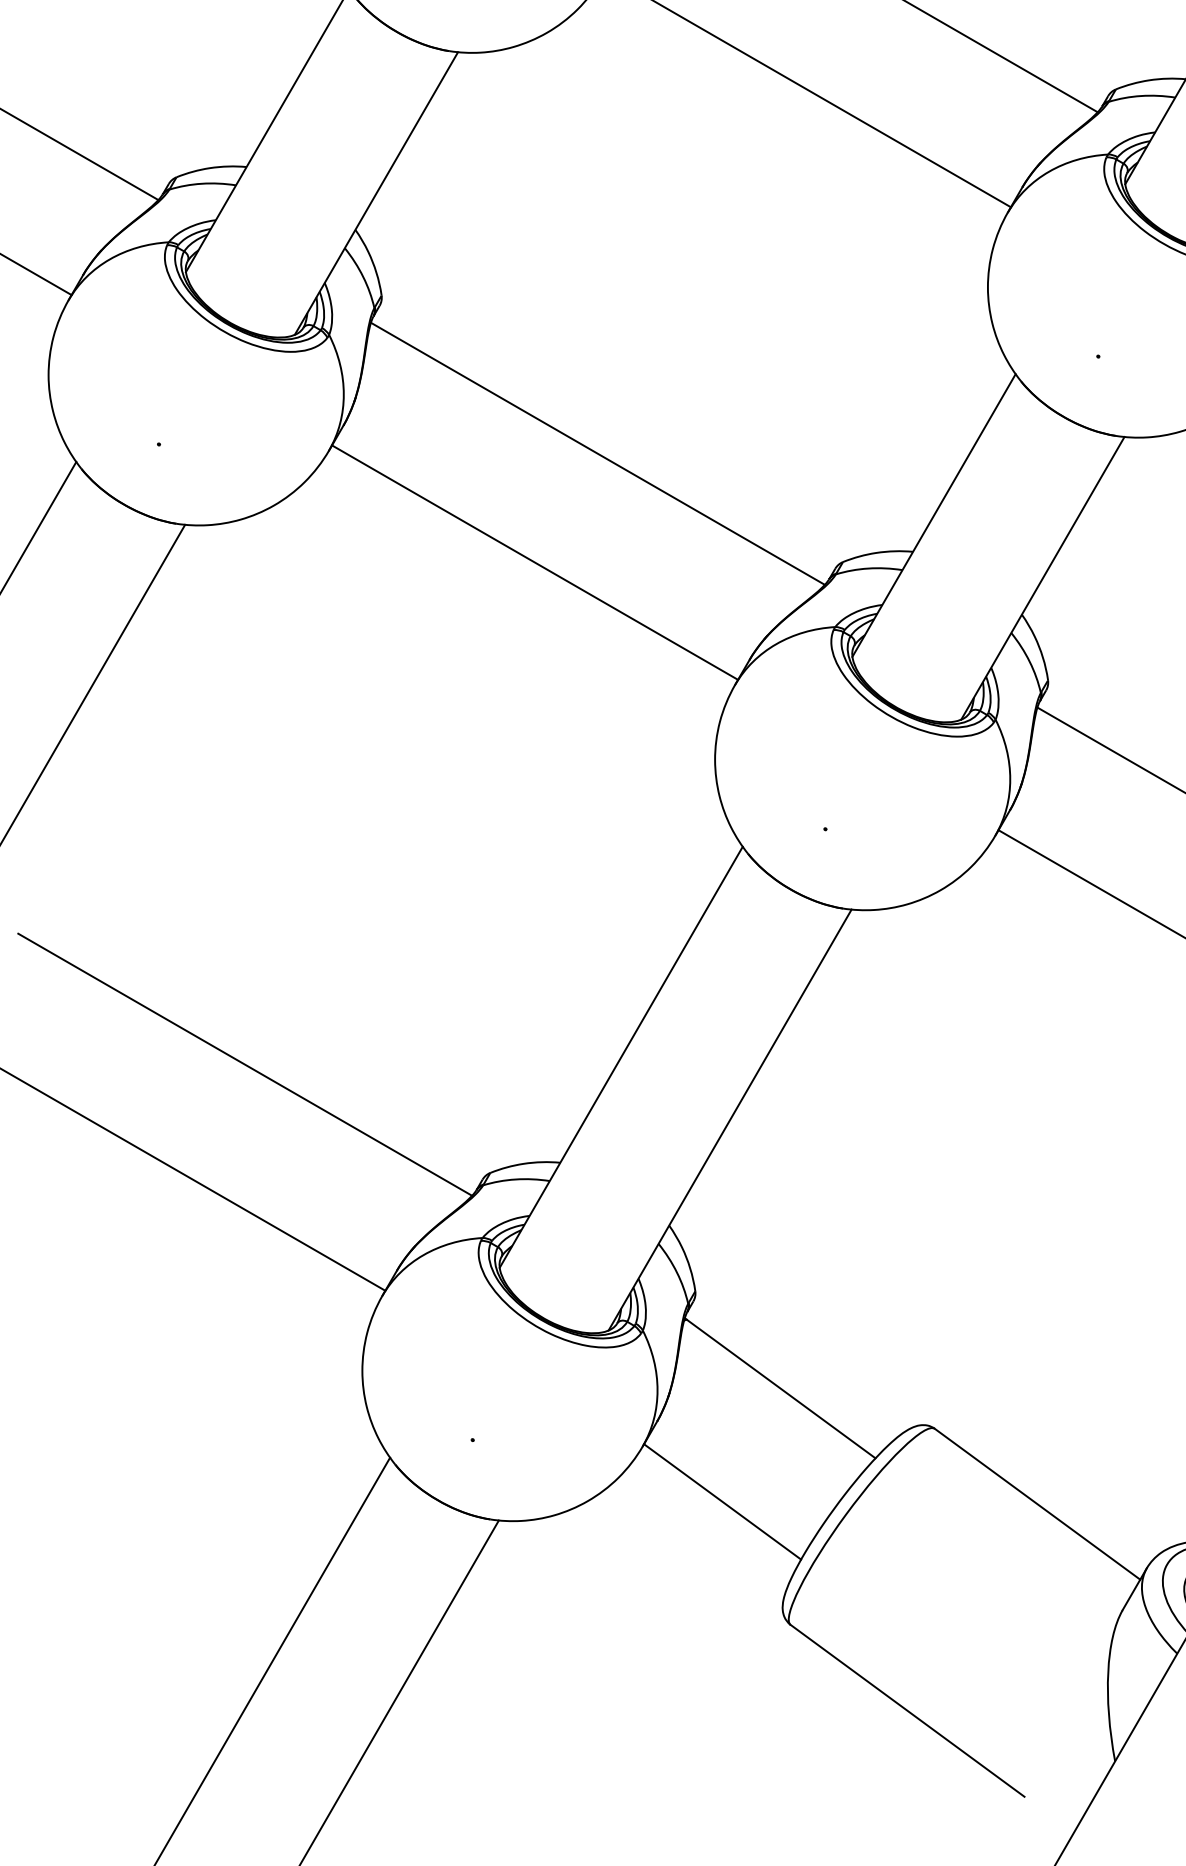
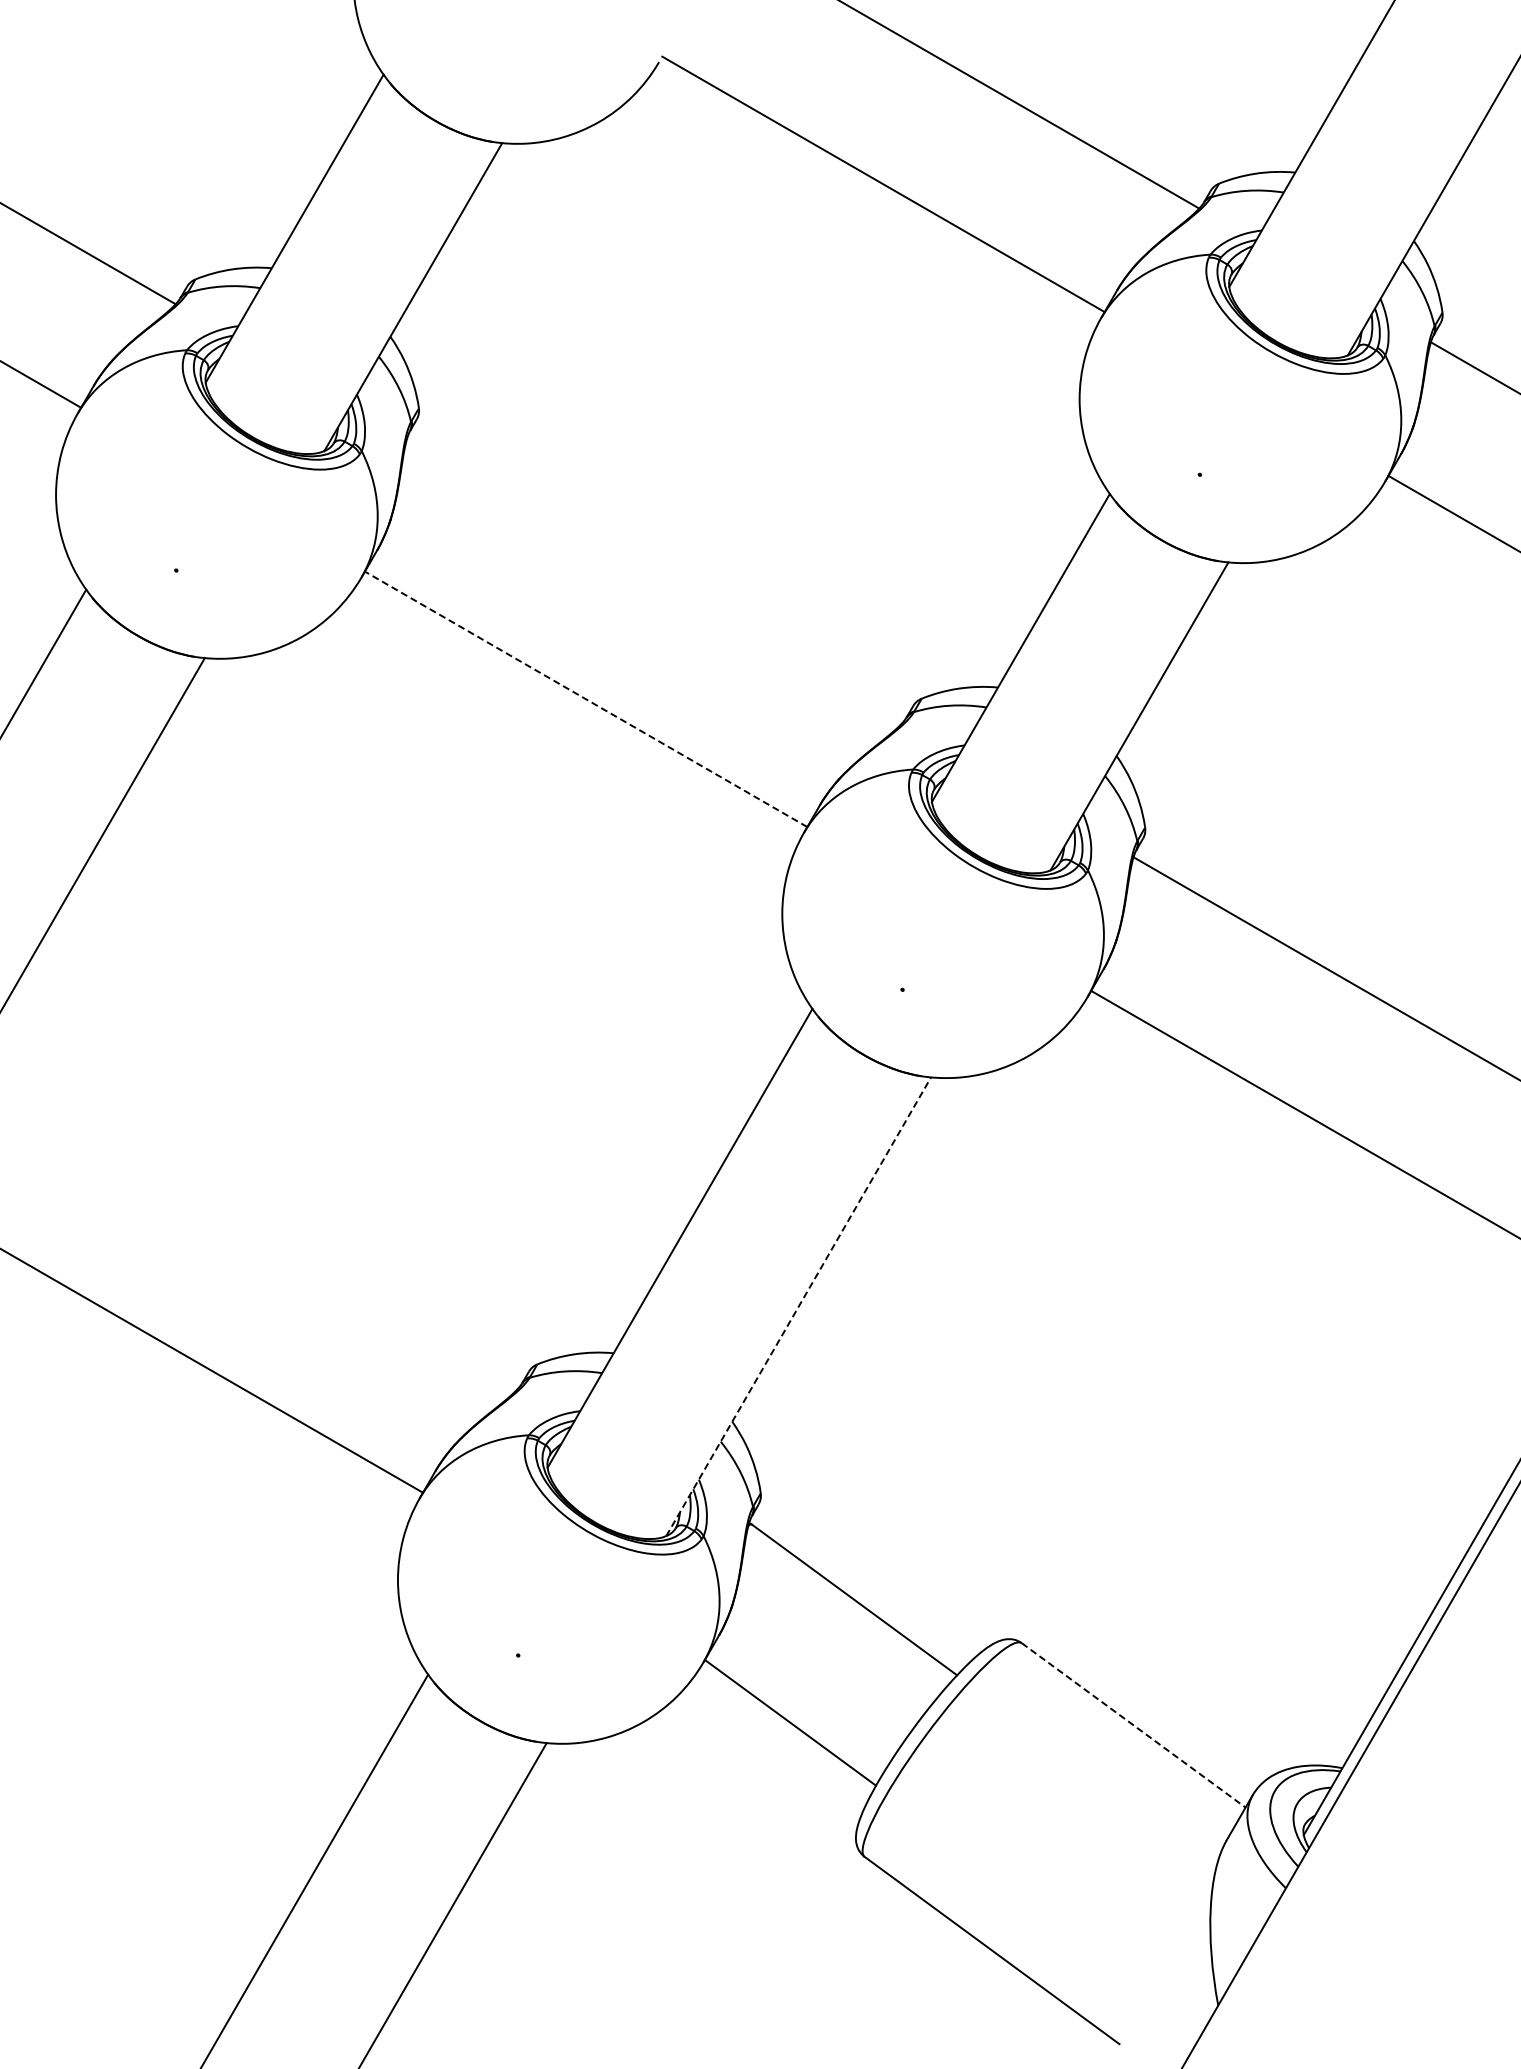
line: (597, 453) -> (654, 580), removed
line: (534, 562) -> (585, 699), solid -> dashed
line: (245, 1064) -> (270, 1246), removed
line: (729, 1119) -> (798, 1306), solid -> dashed
line: (1037, 1504) -> (1133, 1725), solid -> dashed

